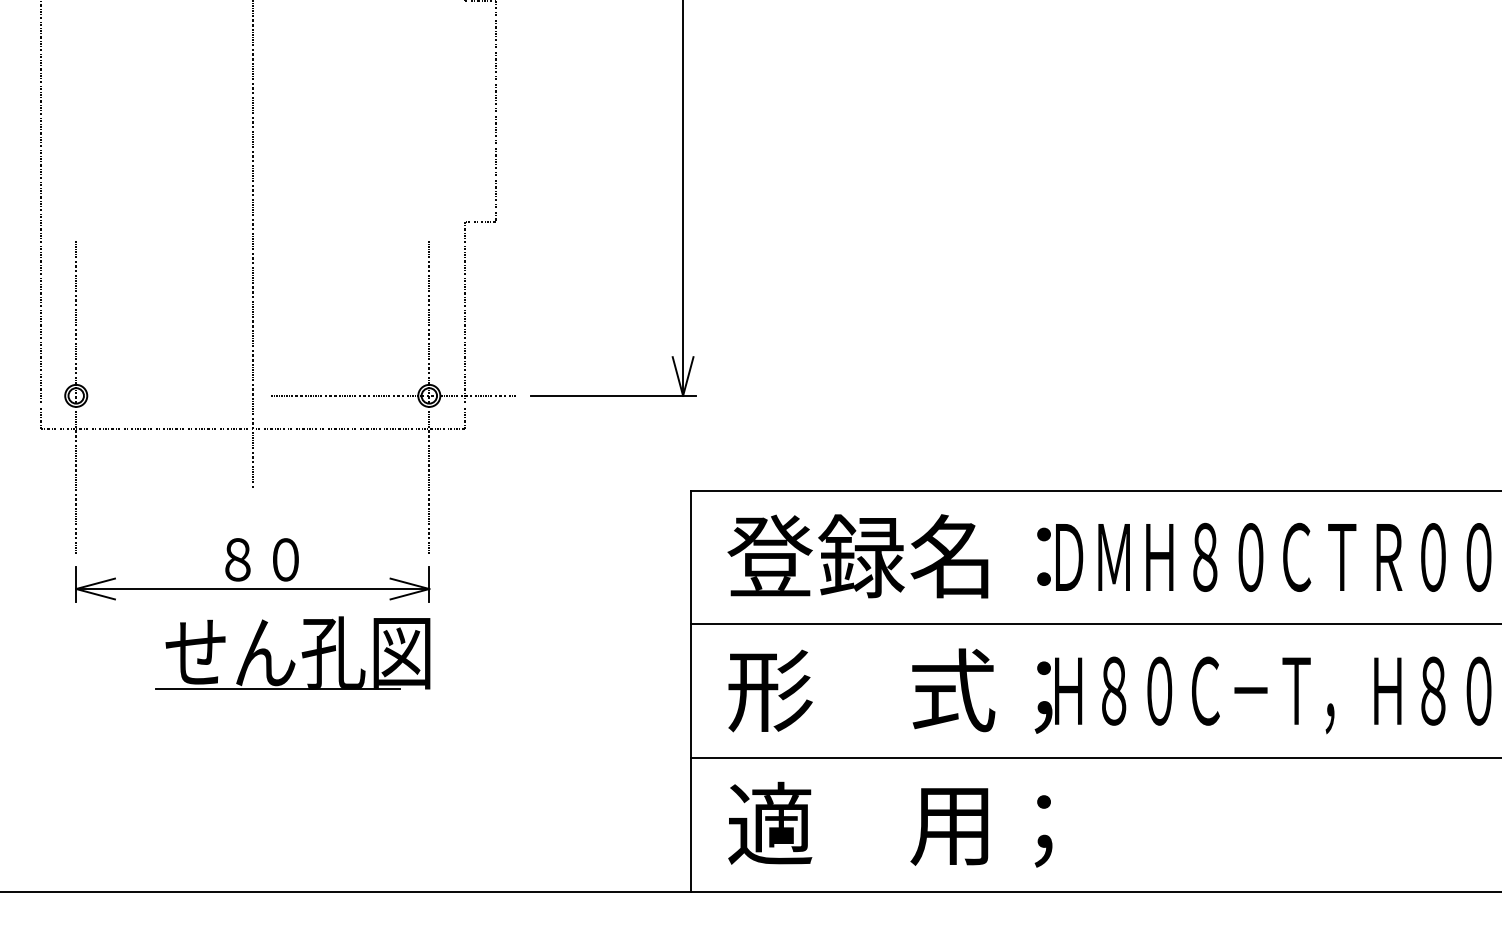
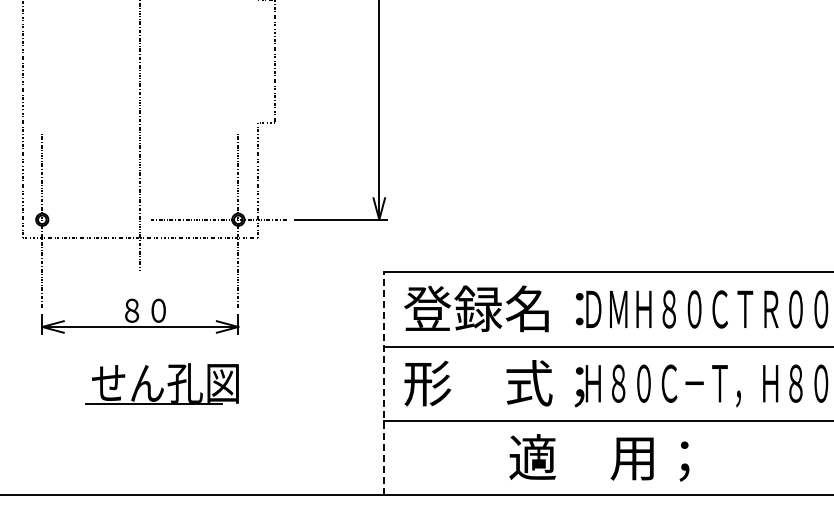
part: (290, 652) -> (161, 383), moved
line: (690, 690) -> (383, 383), solid -> dashed
text: (890, 824) -> (599, 457), moved

